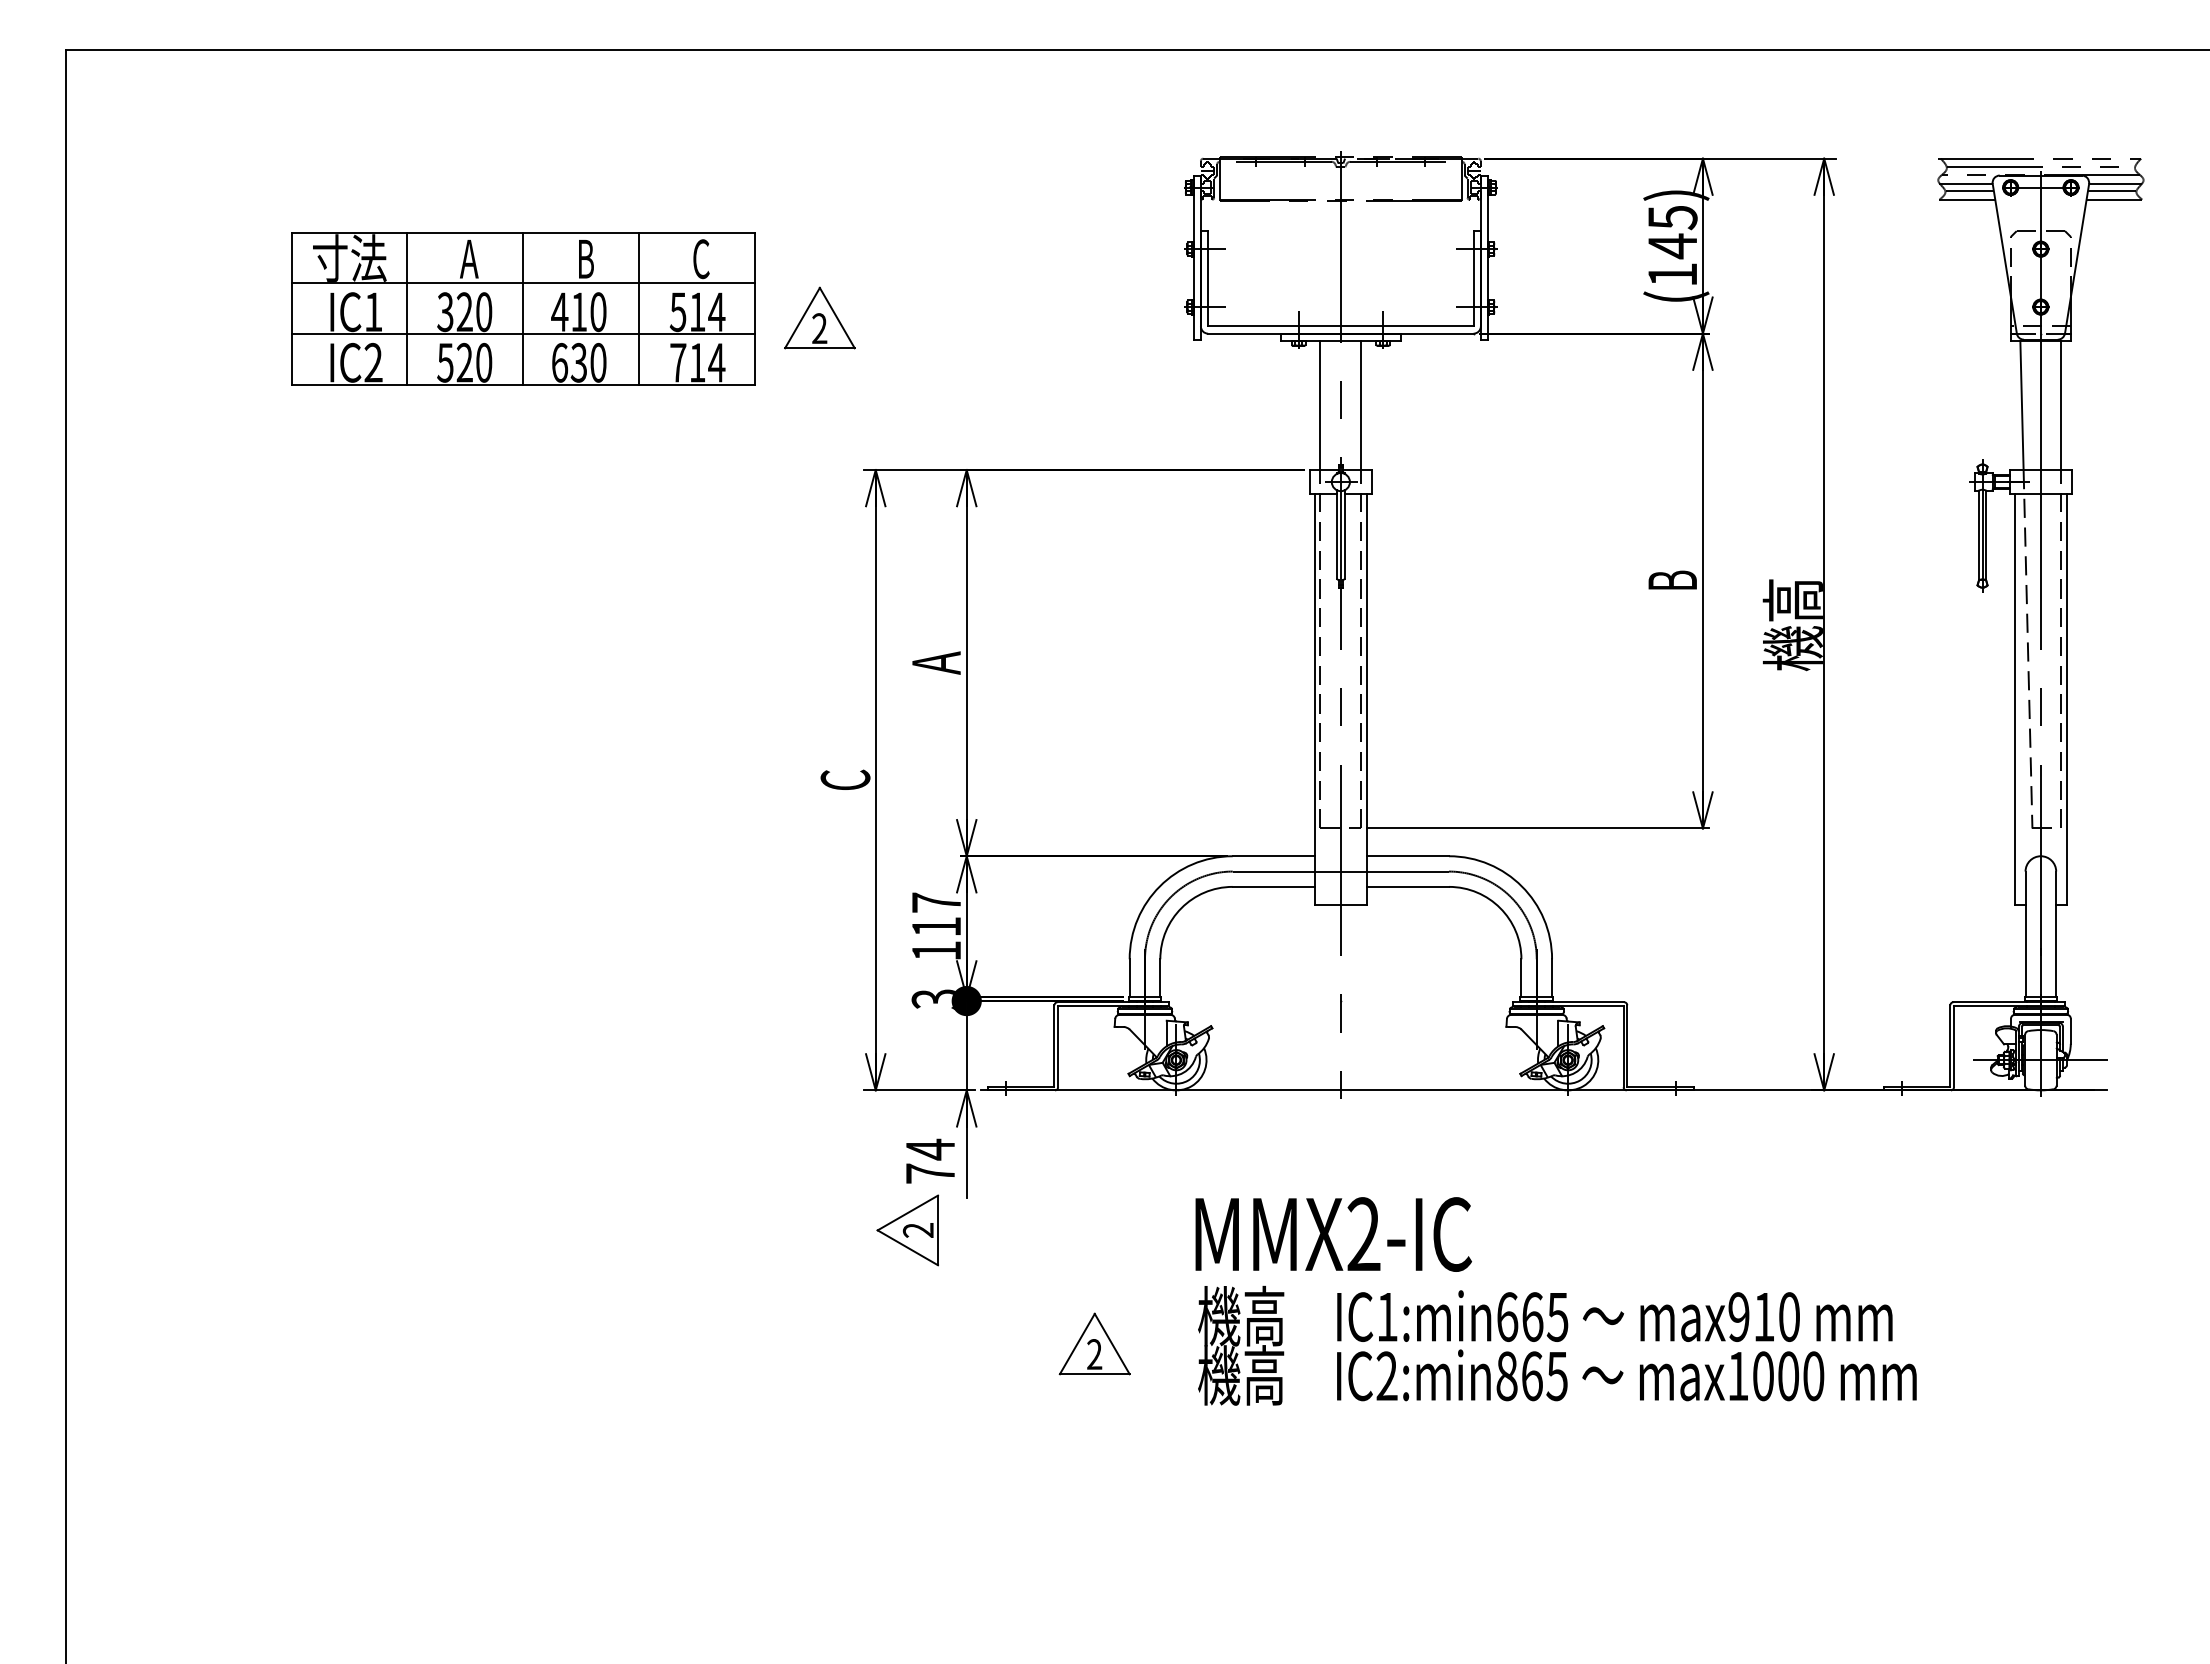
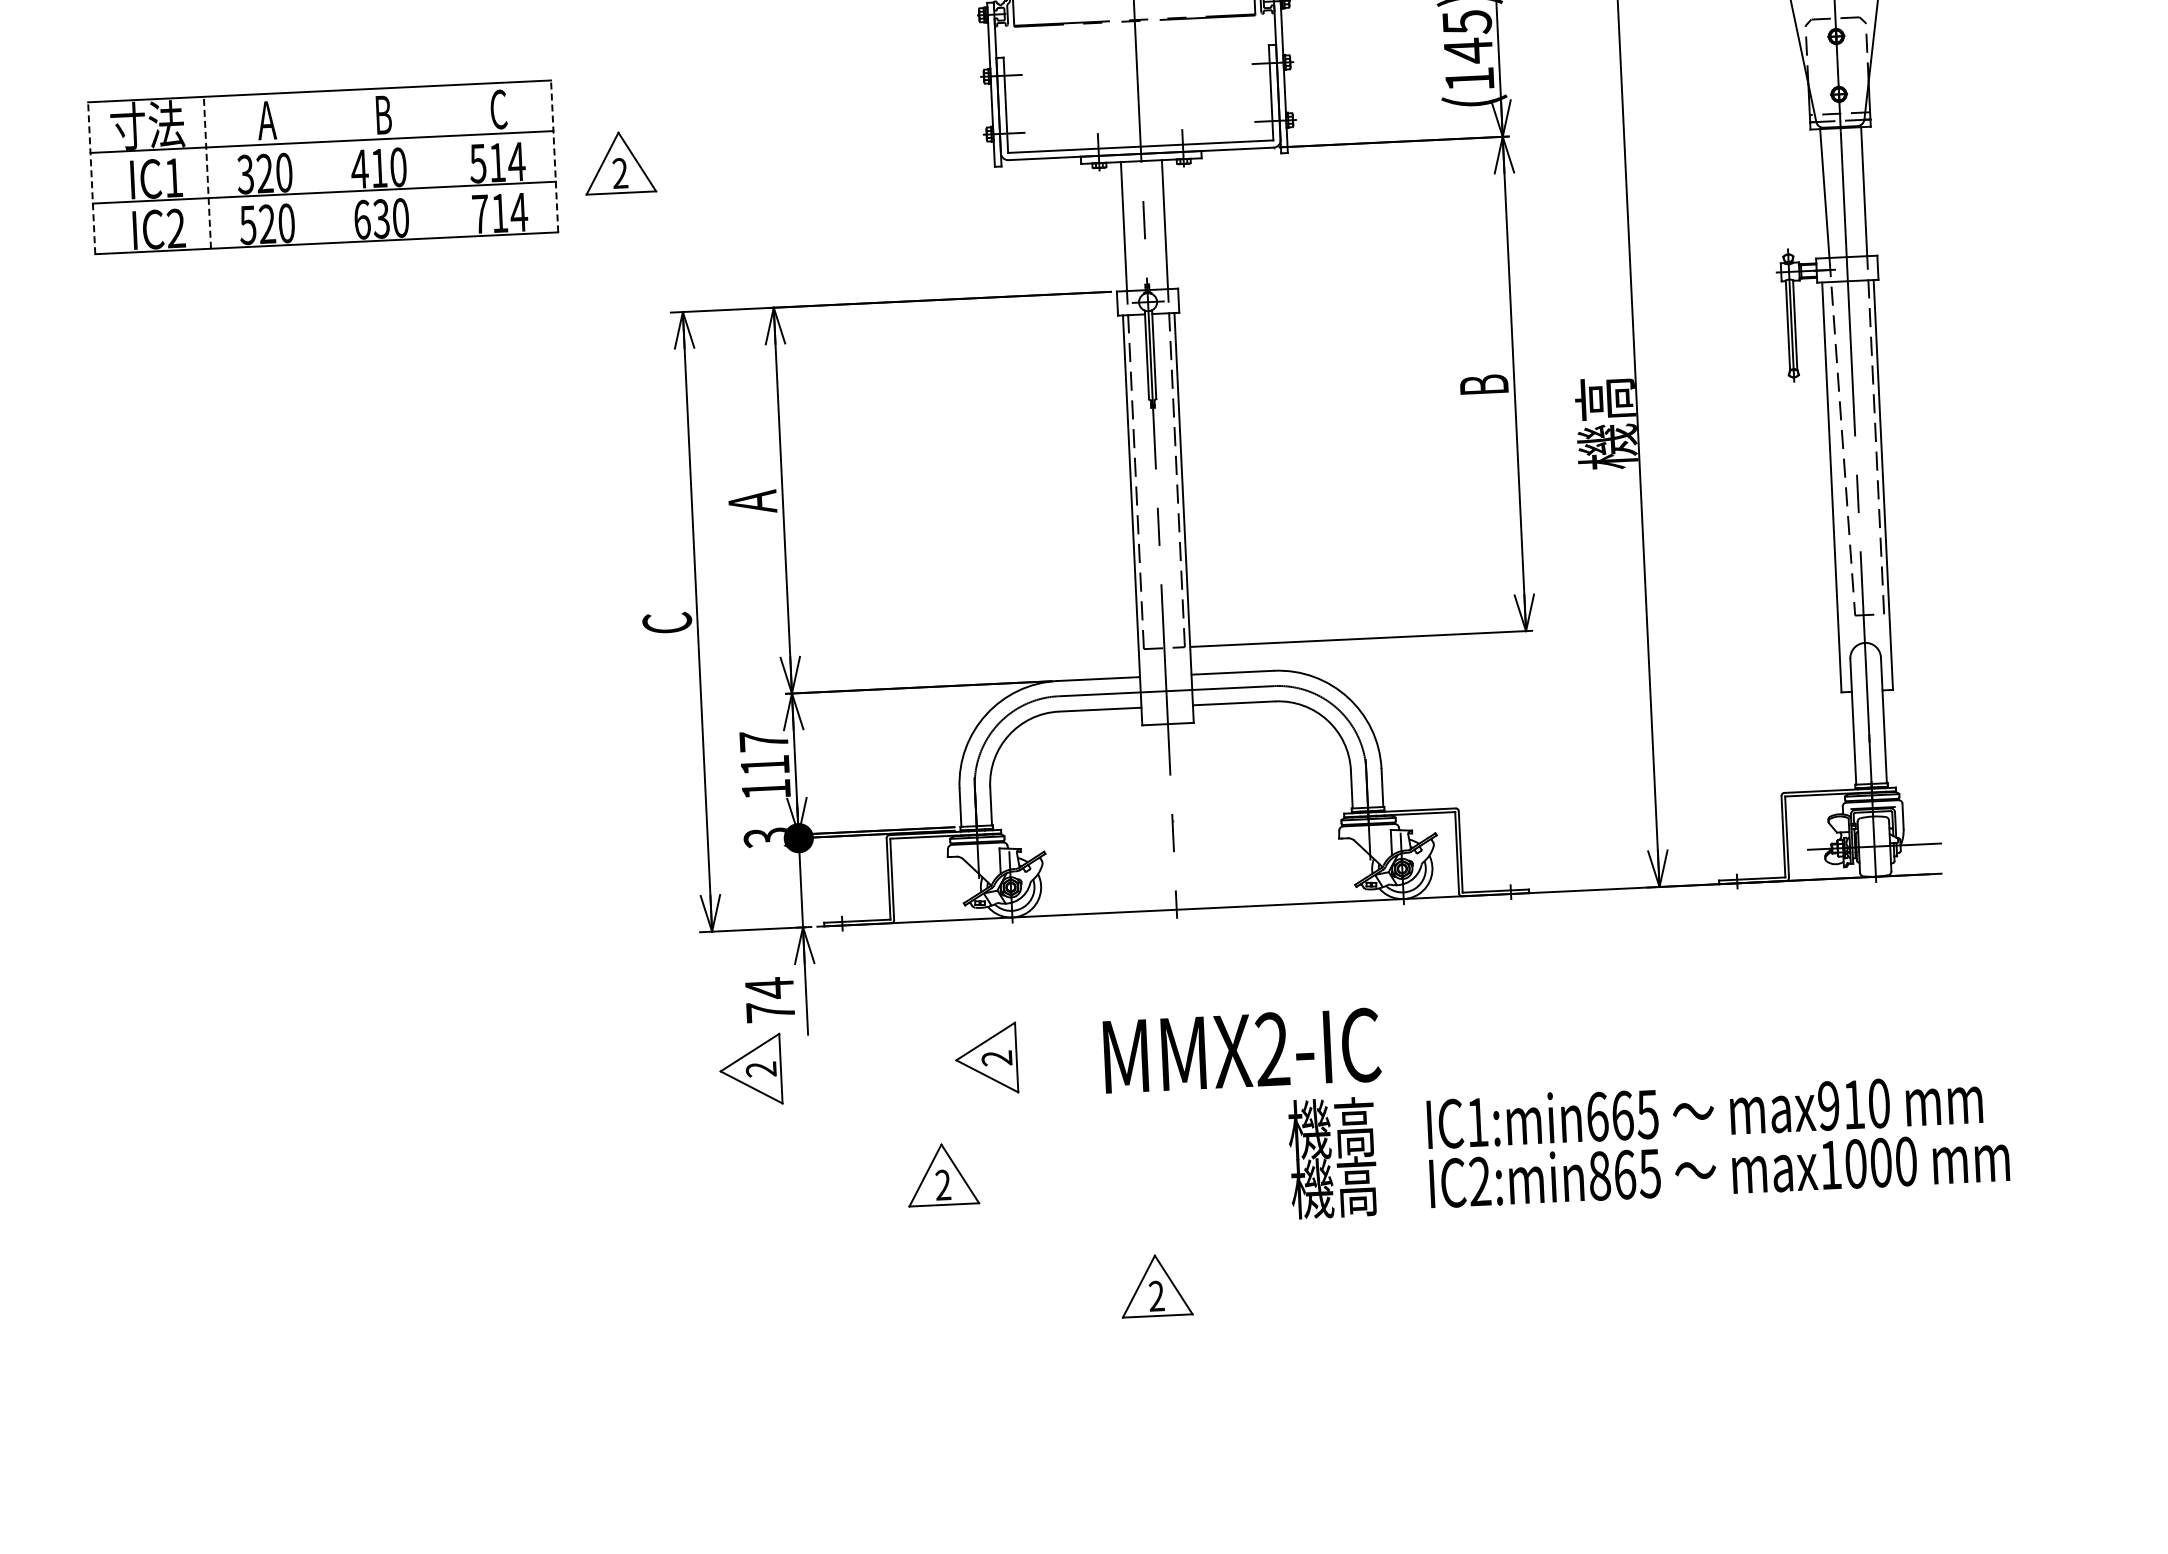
line: (291, 308) -> (91, 178), solid -> dashed
line: (407, 308) -> (207, 172), solid -> dashed
line: (523, 308) -> (323, 167), removed
line: (639, 308) -> (439, 161), removed
line: (754, 308) -> (554, 156), solid -> dashed
part: (1143, 1230) -> (986, 1059), added
text: (1333, 1234) -> (1242, 1050), moved
text: (1557, 1345) -> (1648, 1142), moved
part: (1302, 1464) -> (1156, 1285), added

